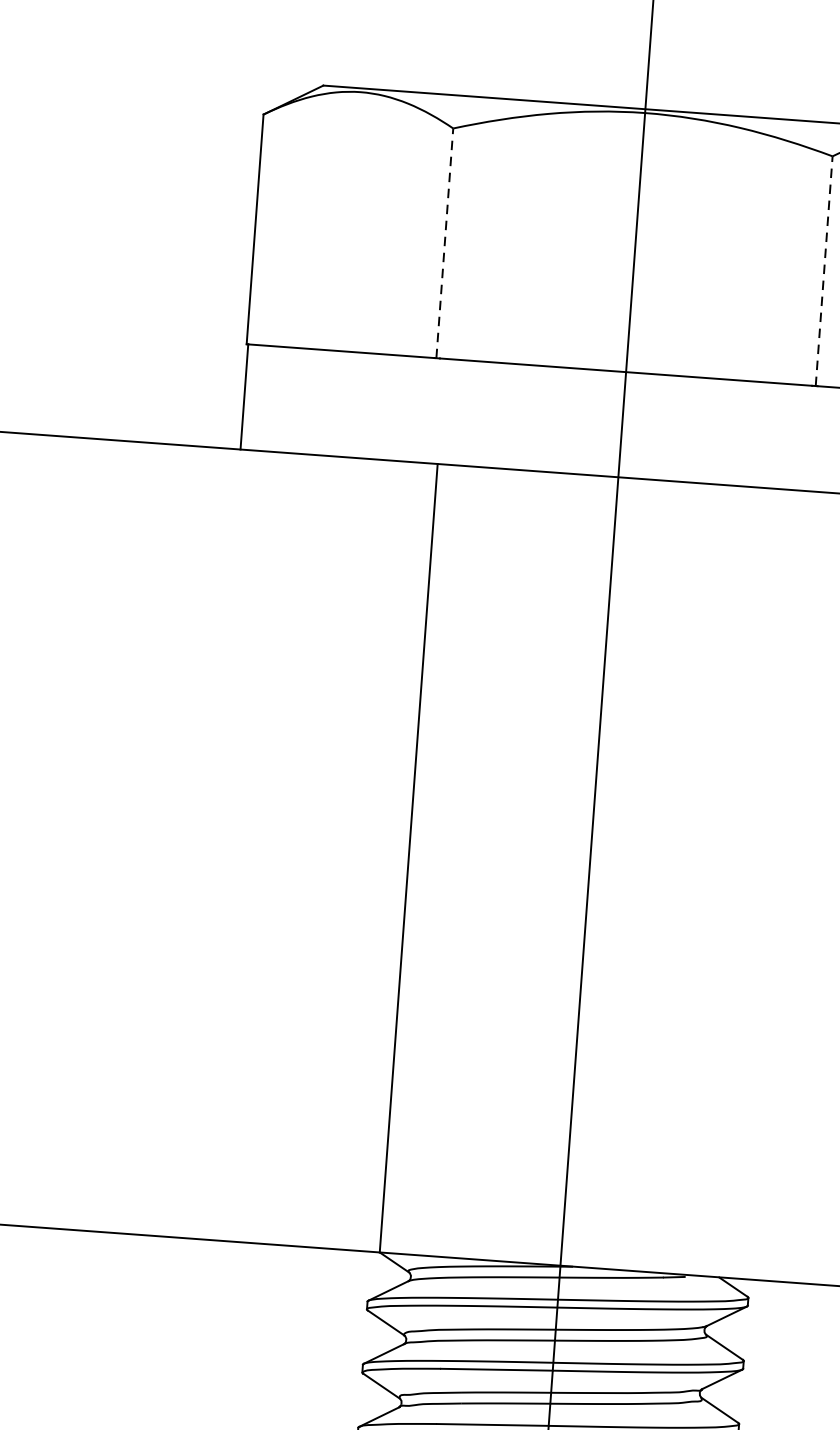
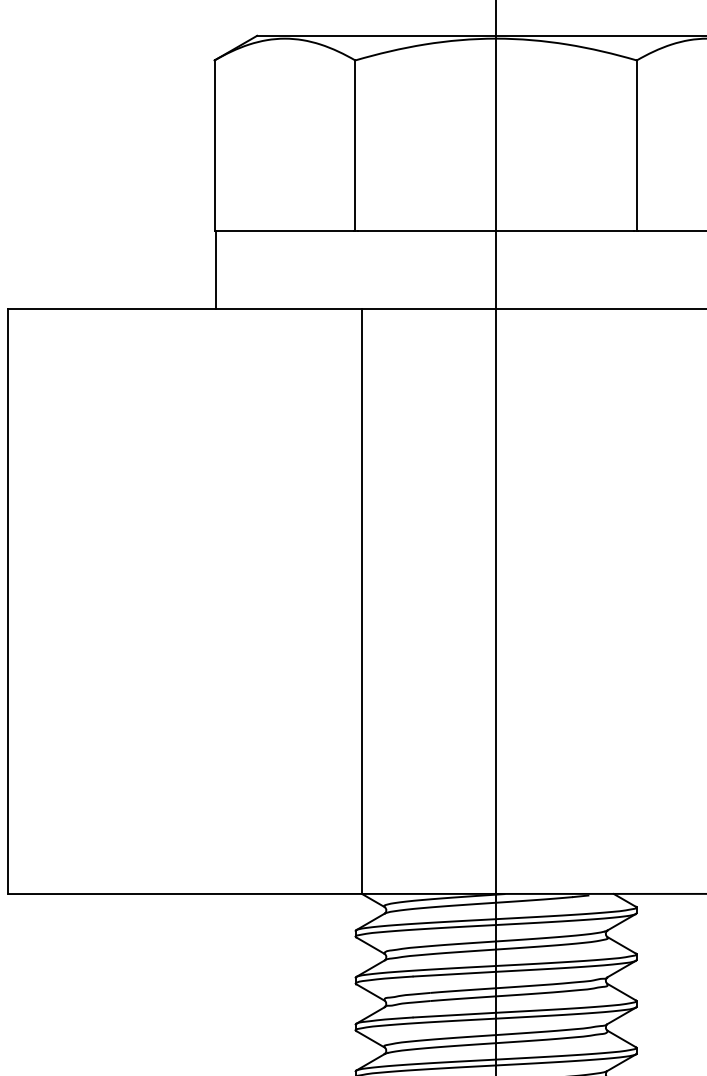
line: (445, 243) -> (355, 145), dashed -> solid
line: (823, 270) -> (636, 145), dashed -> solid

